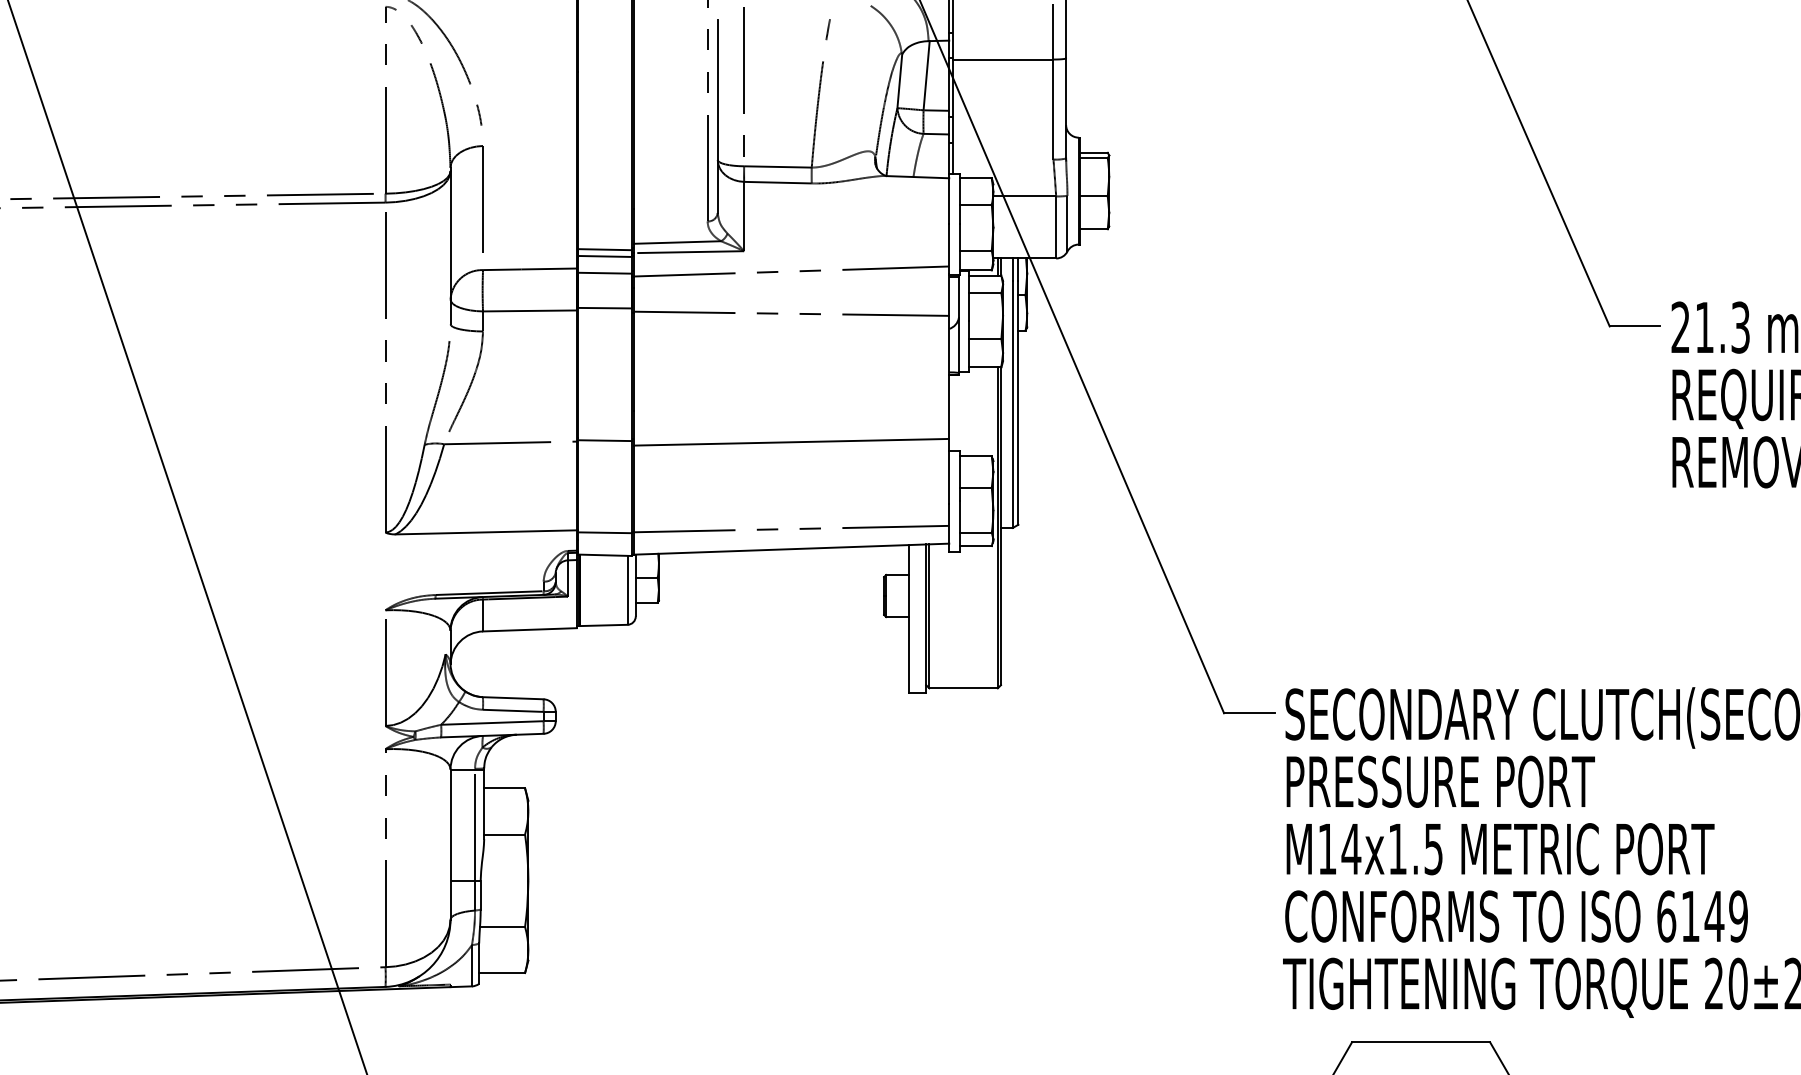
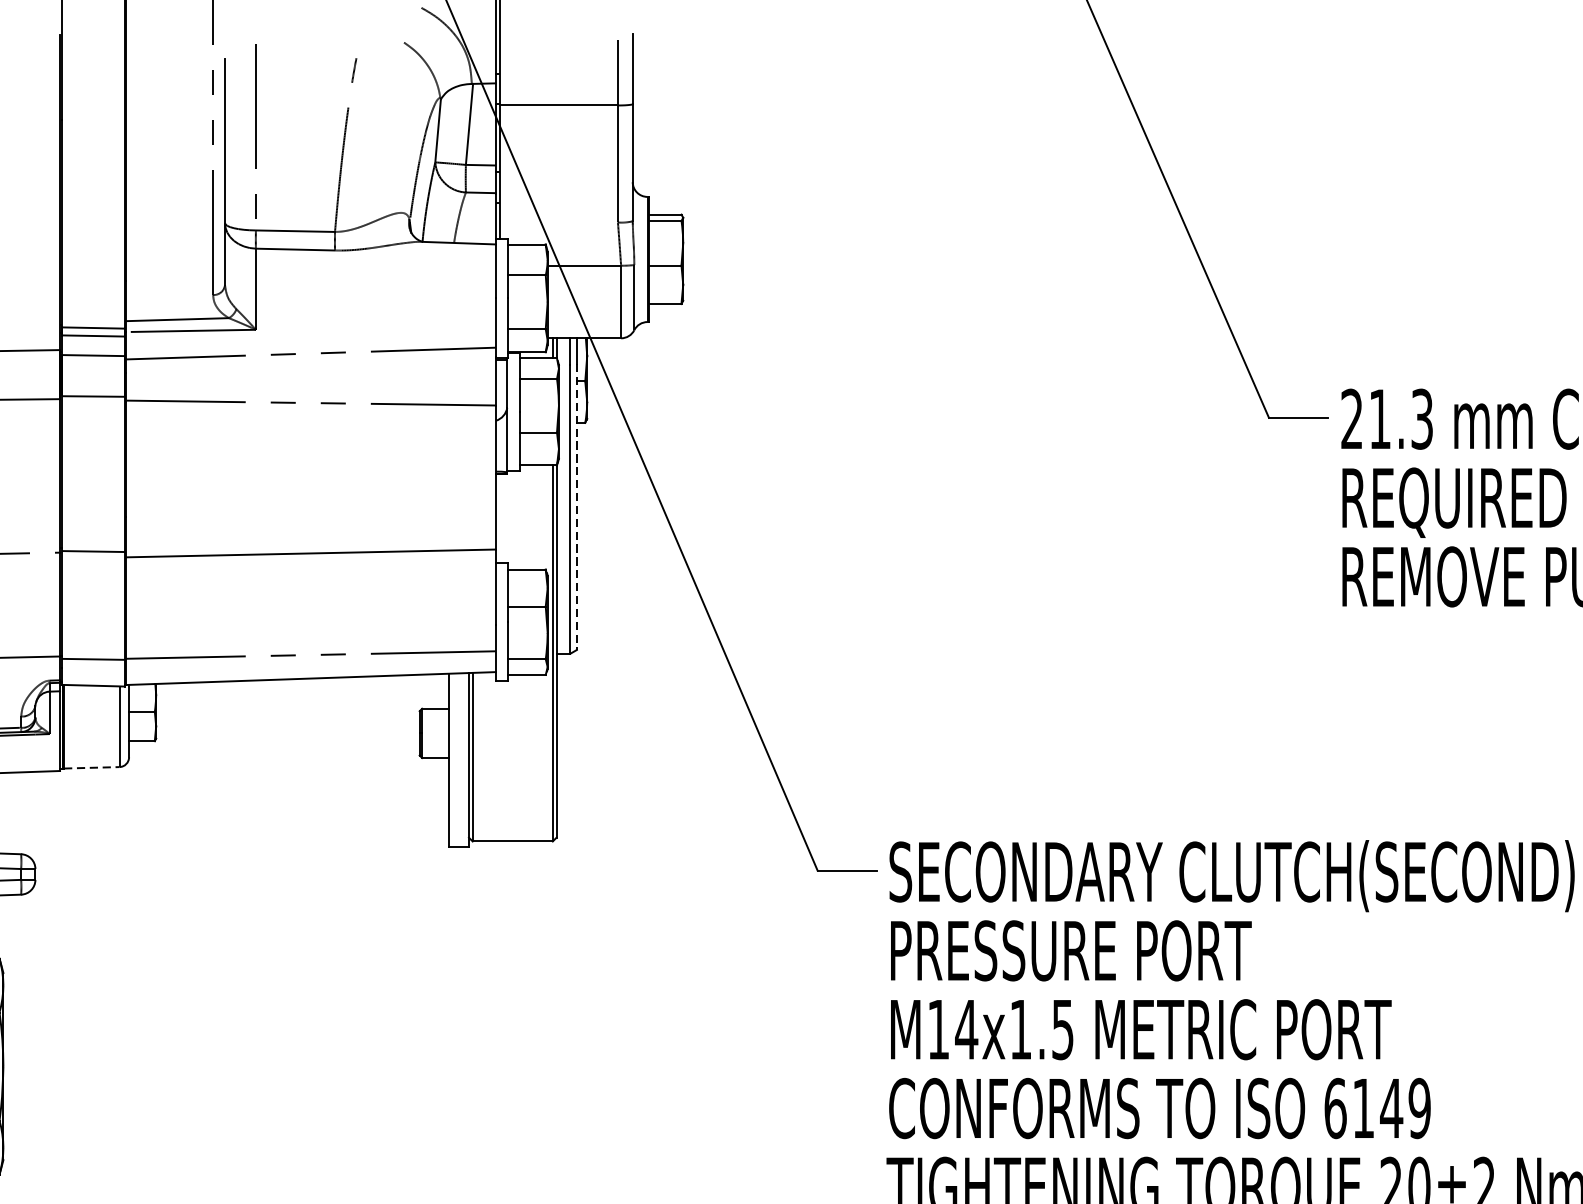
line: (1018, 403) -> (577, 508), solid -> dashed
line: (603, 625) -> (91, 767), solid -> dashed

